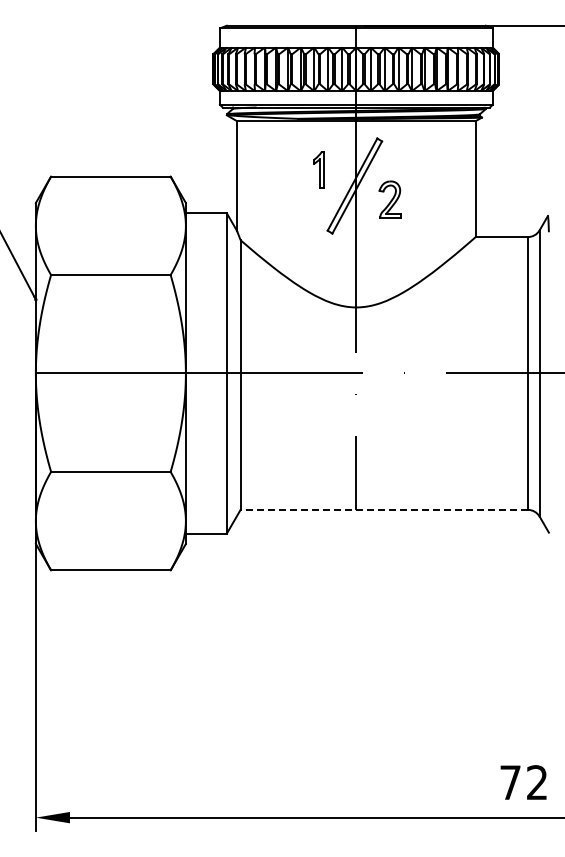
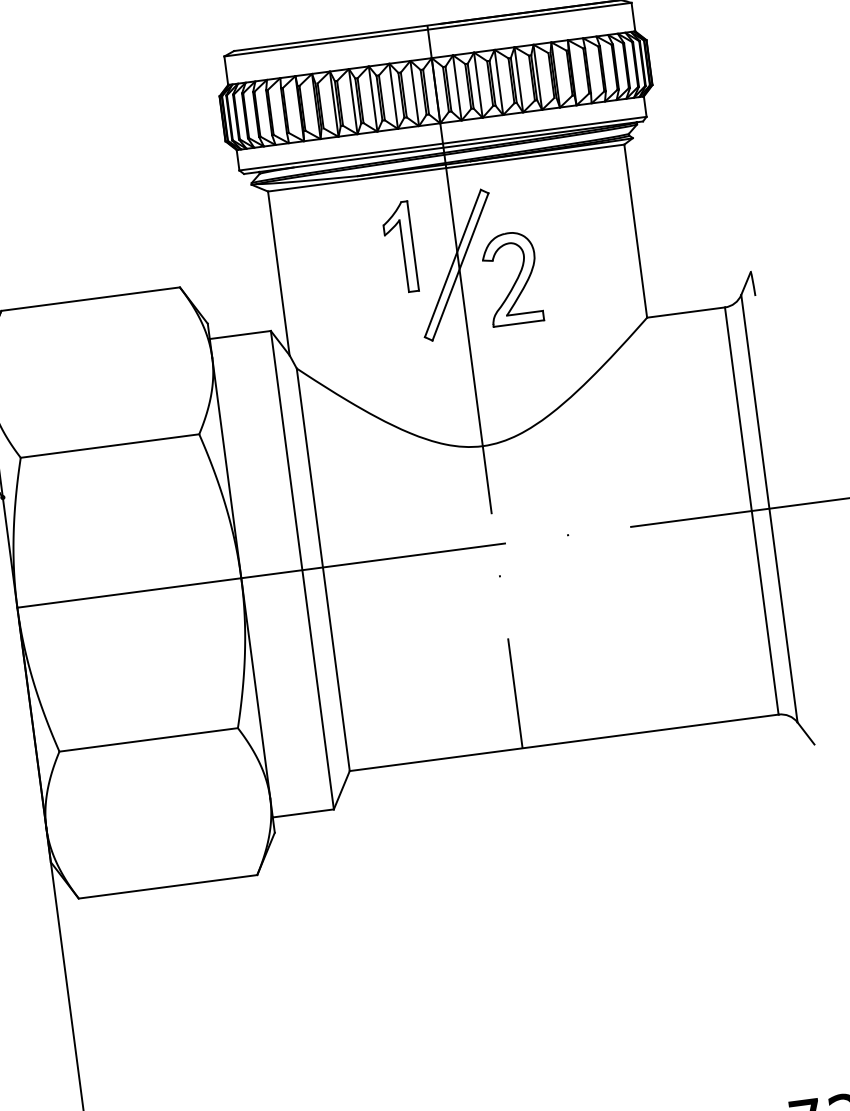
part: (318, 169) -> (399, 247), size x1.67
part: (389, 199) -> (511, 278), size x1.67
line: (384, 509) -> (564, 742), dashed -> solid

